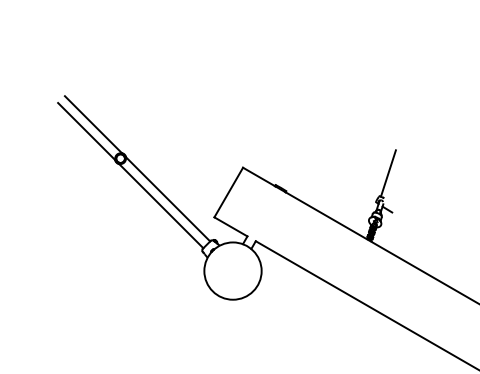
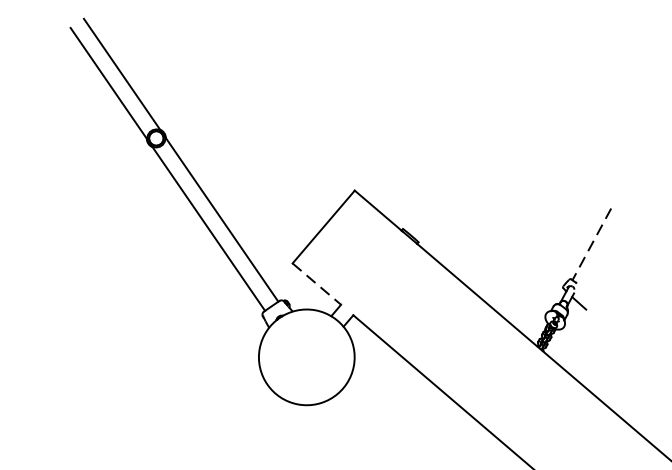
line: (388, 174) -> (591, 246), solid -> dashed
line: (231, 227) -> (317, 285), solid -> dashed

